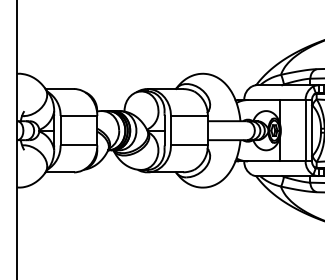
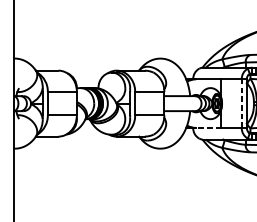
line: (305, 130) -> (241, 103), solid -> dashed
line: (263, 161) -> (208, 128), solid -> dashed

